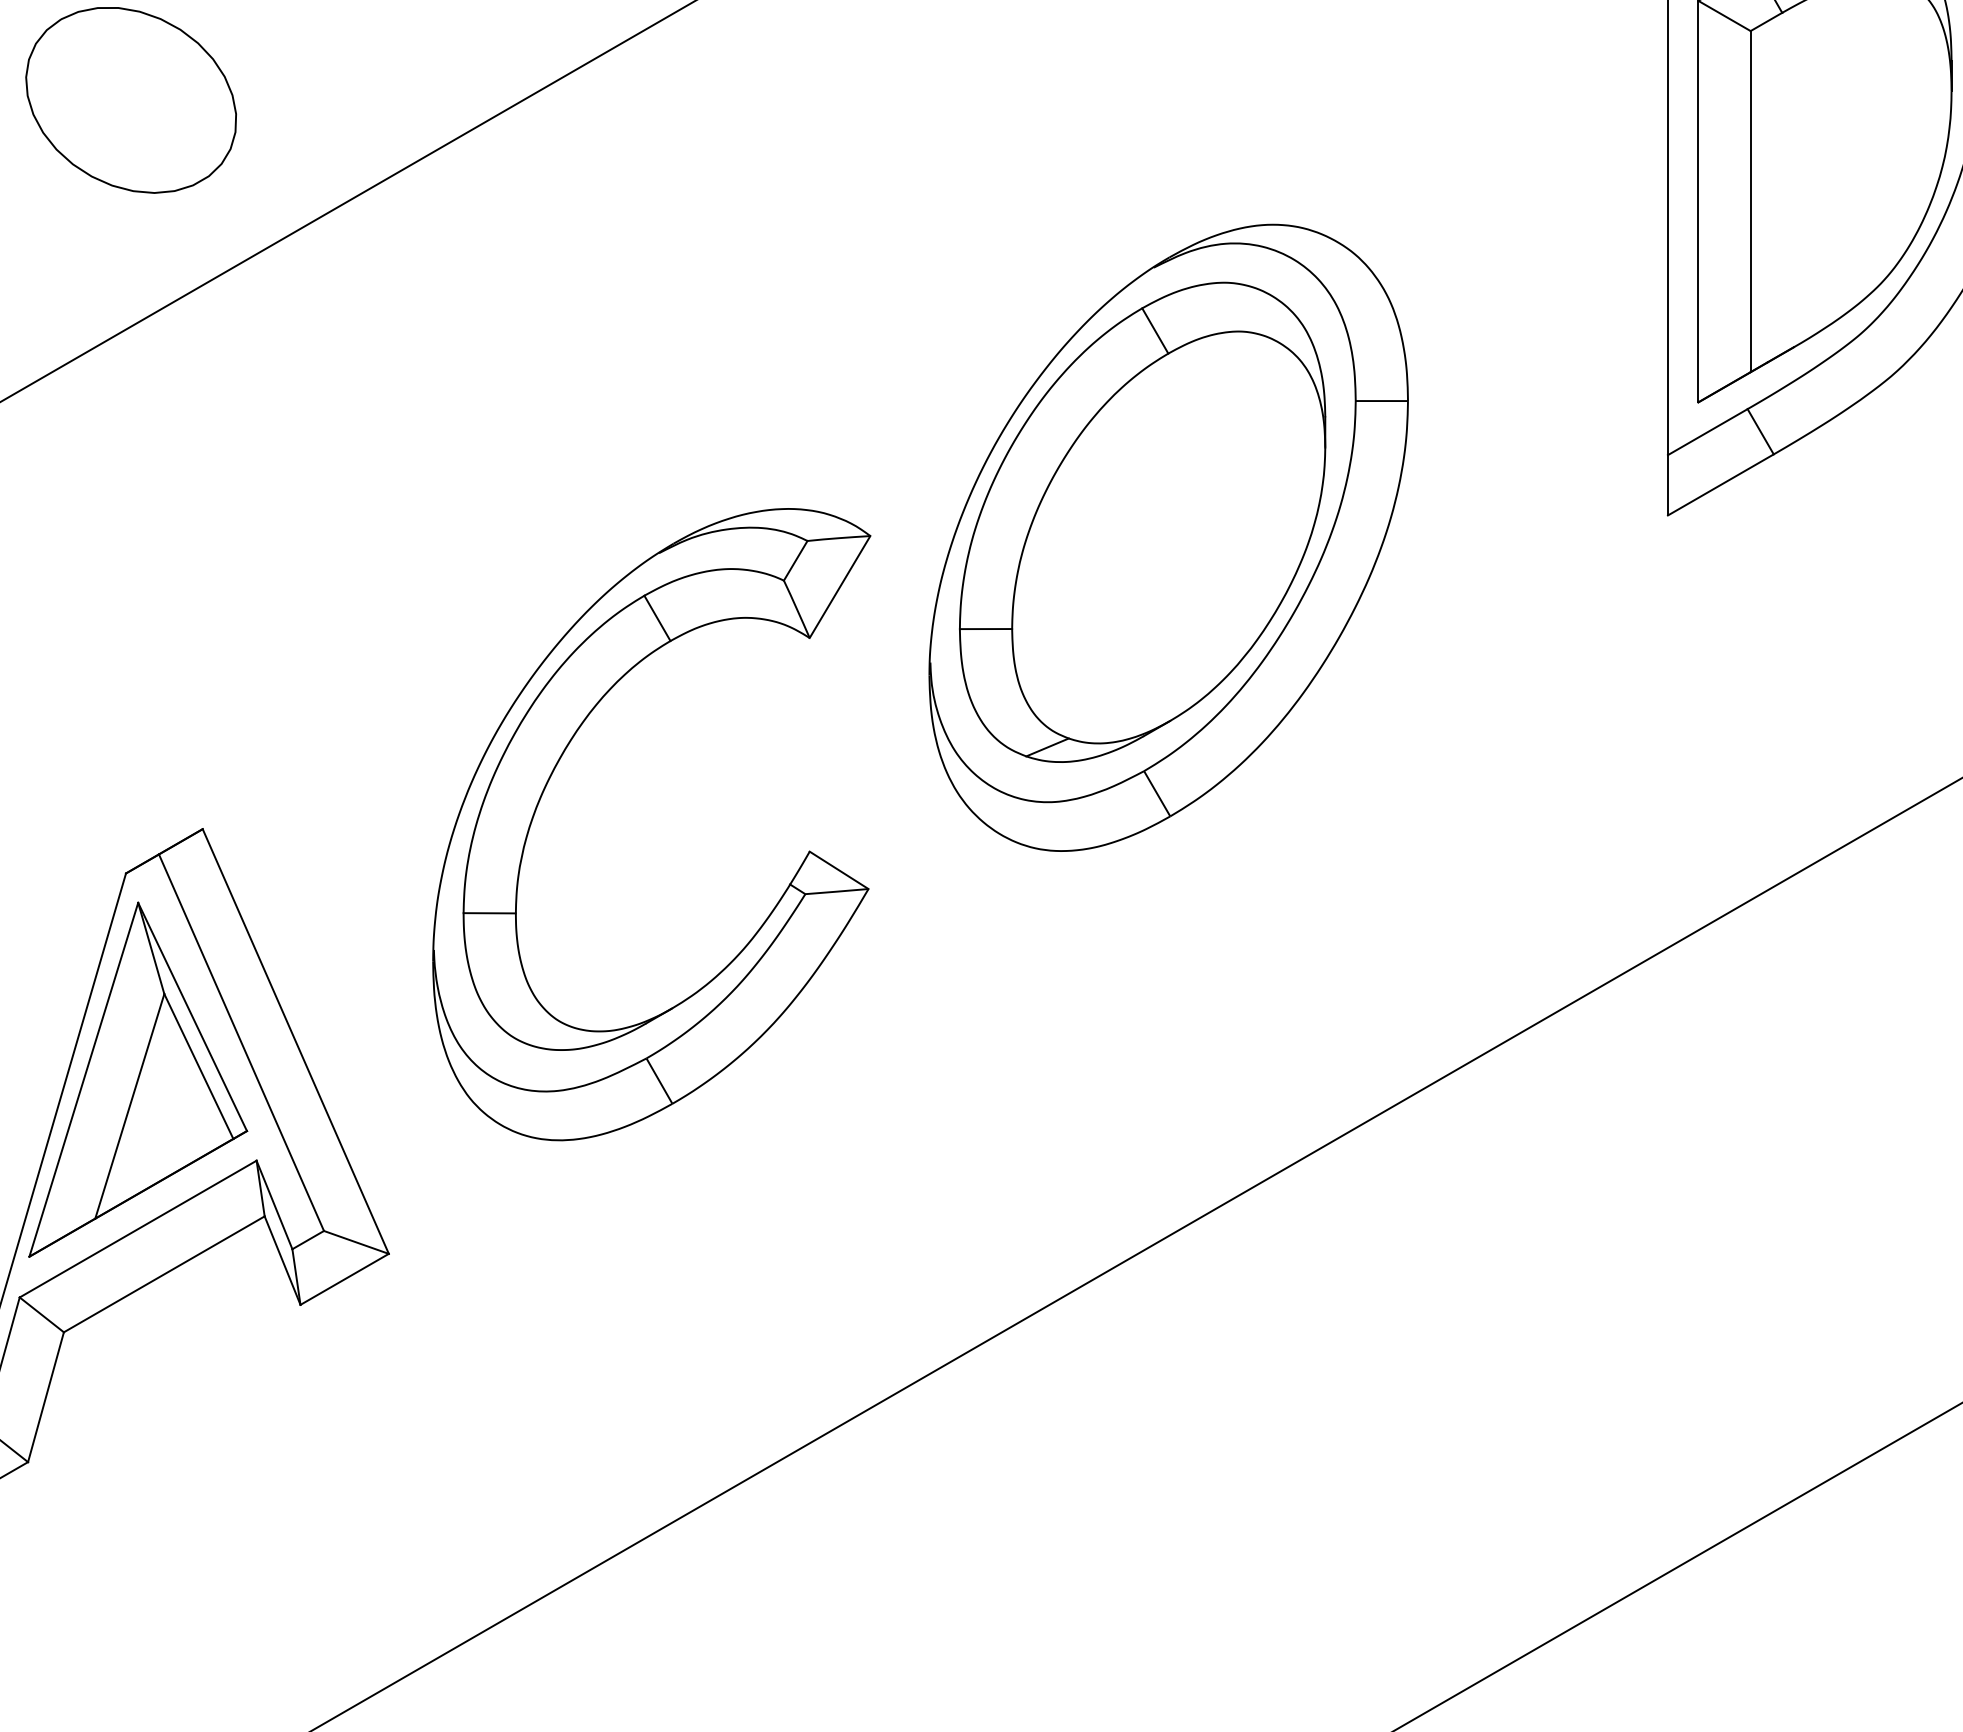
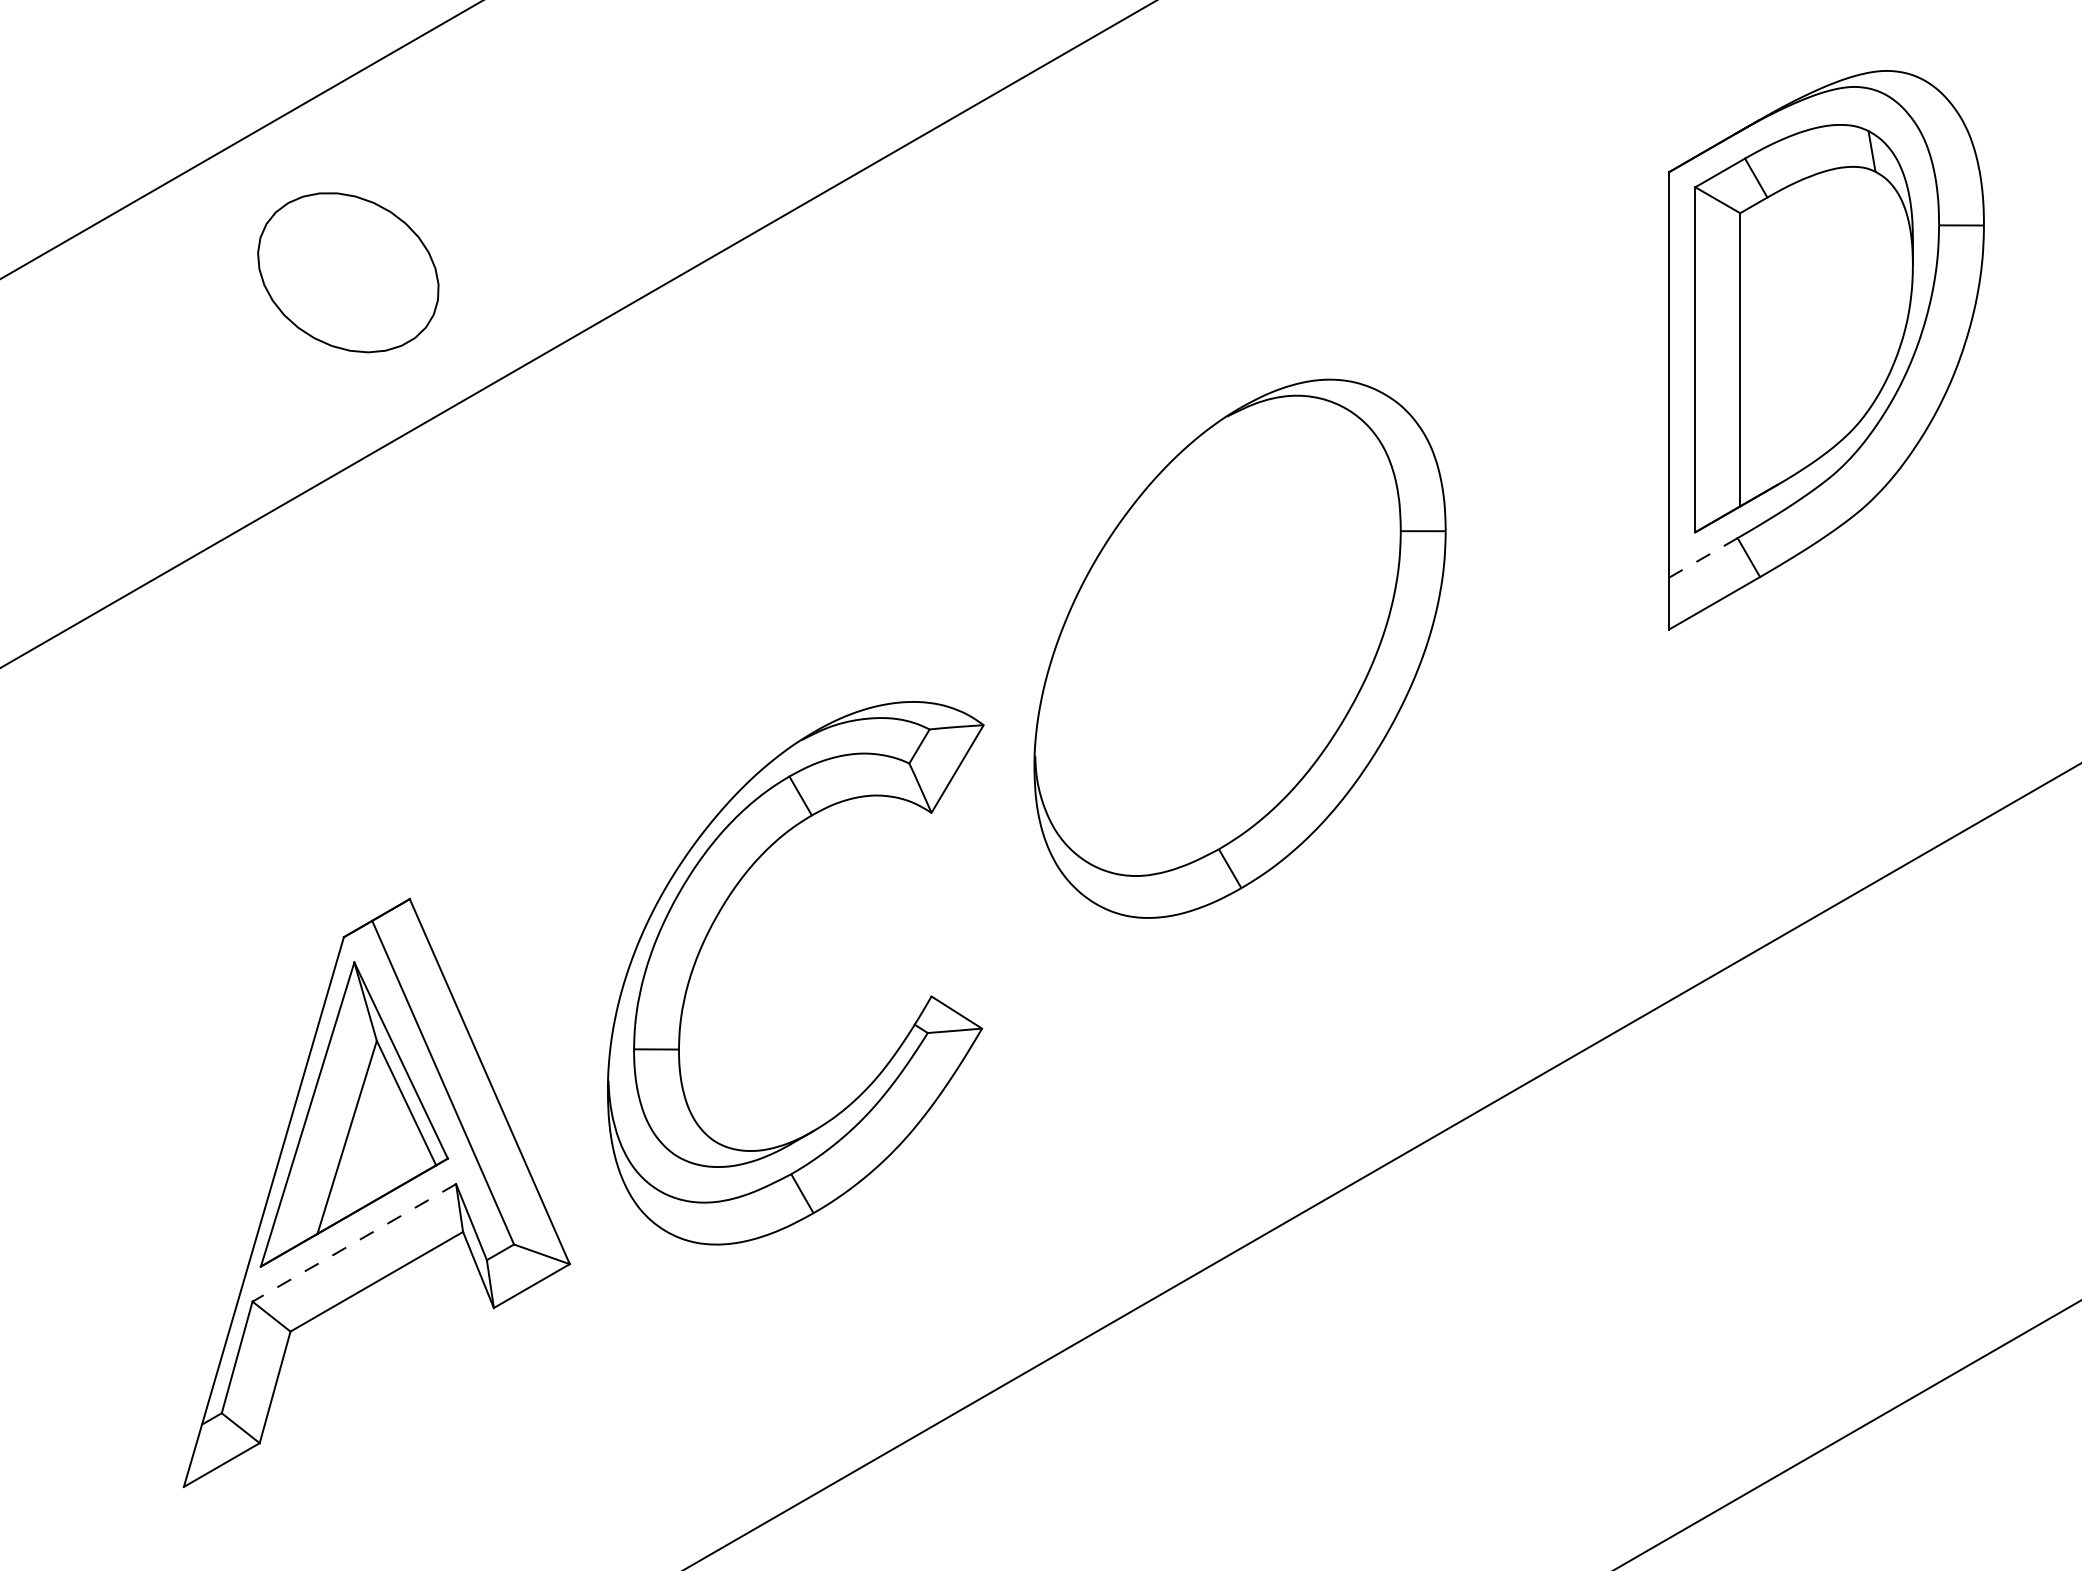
line: (1707, 431) -> (1703, 557), solid -> dashed
part: (1142, 522) -> (1217, 635), removed
part: (552, 774) -> (710, 930), moved
line: (138, 1228) -> (354, 1242), solid -> dashed

